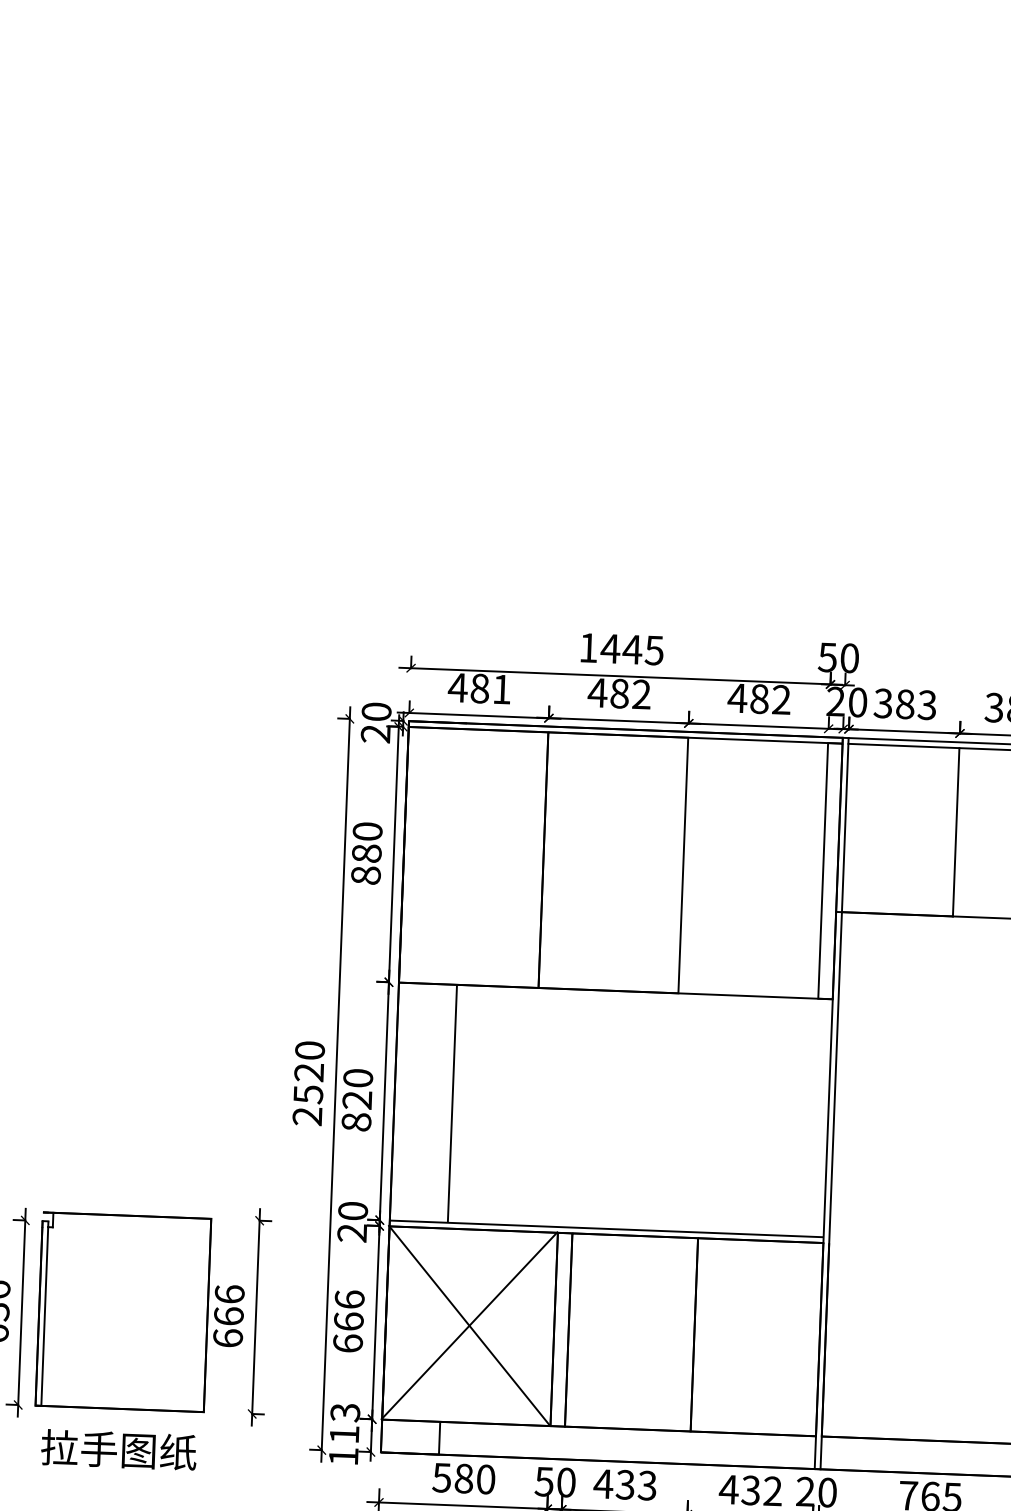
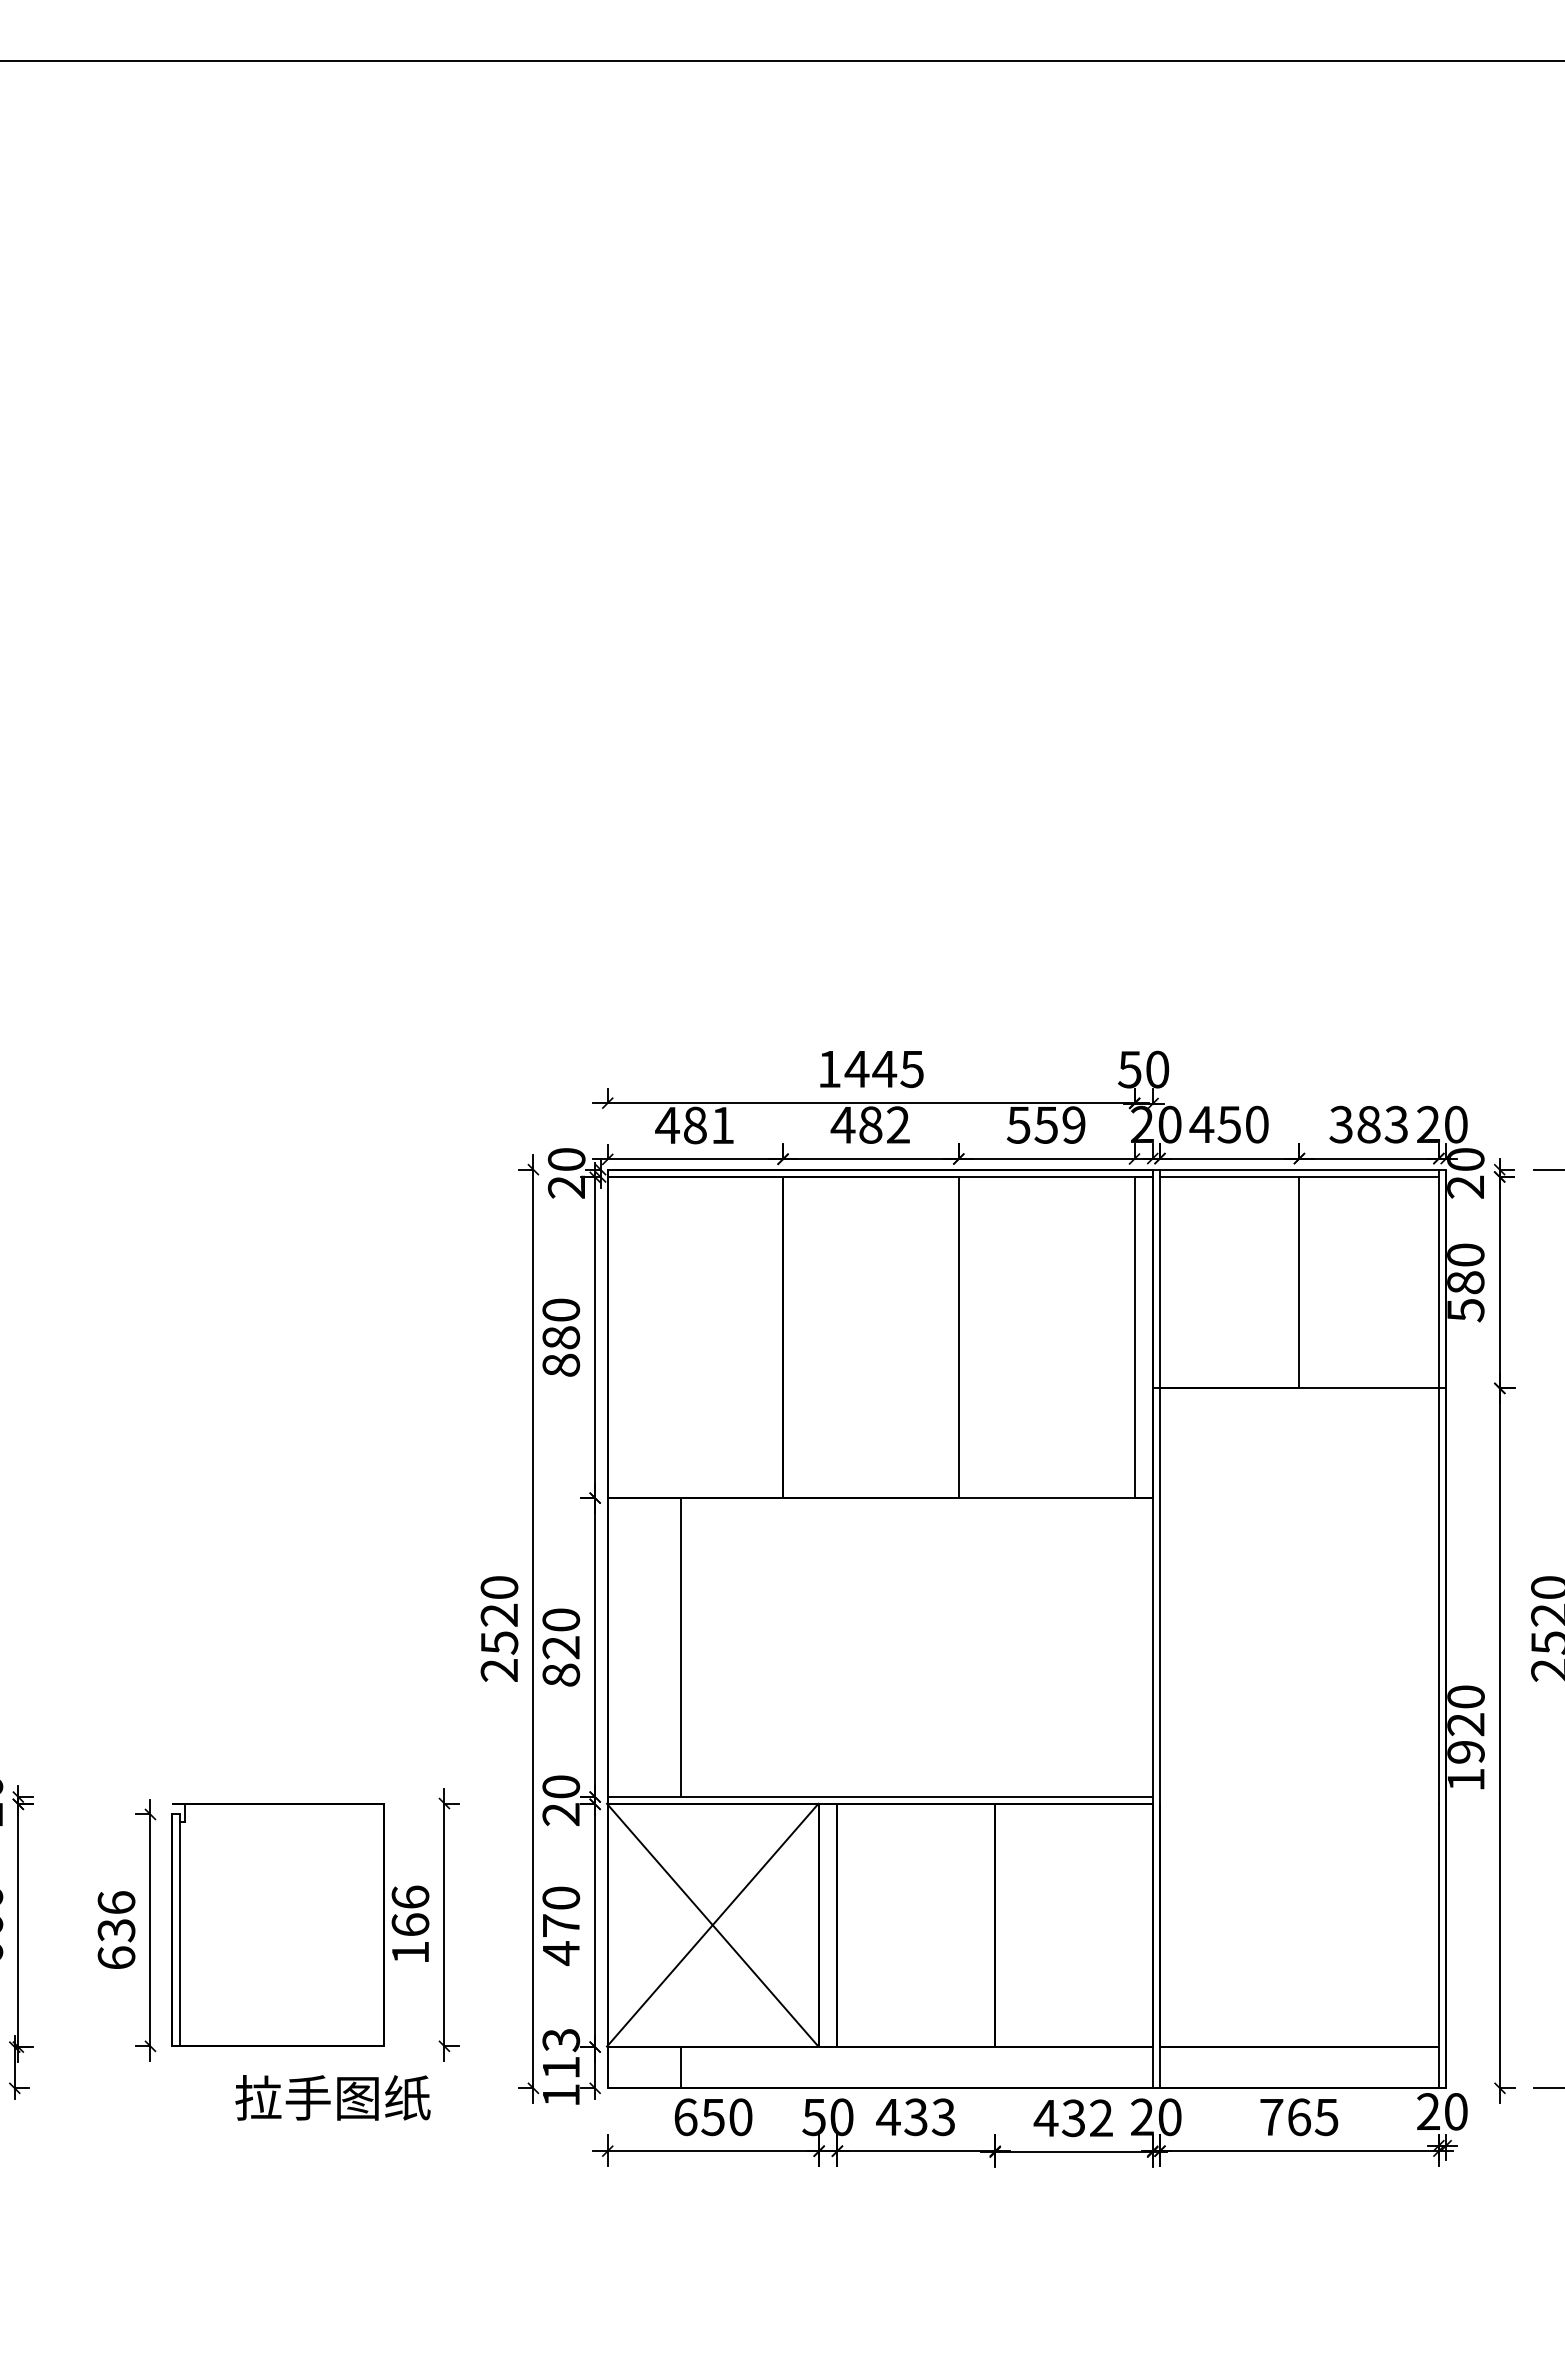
text: (758, 698) -> (1045, 1124), 482 -> 559
text: (904, 704) -> (1228, 1124), 383 -> 450
text: (349, 1322) -> (561, 1926), 666 -> 470
text: (228, 1337) -> (410, 1951), 666 -> 166
text: (118, 1449) -> (332, 2097), moved
text: (452, 1478) -> (698, 2117), 580 -> 650

